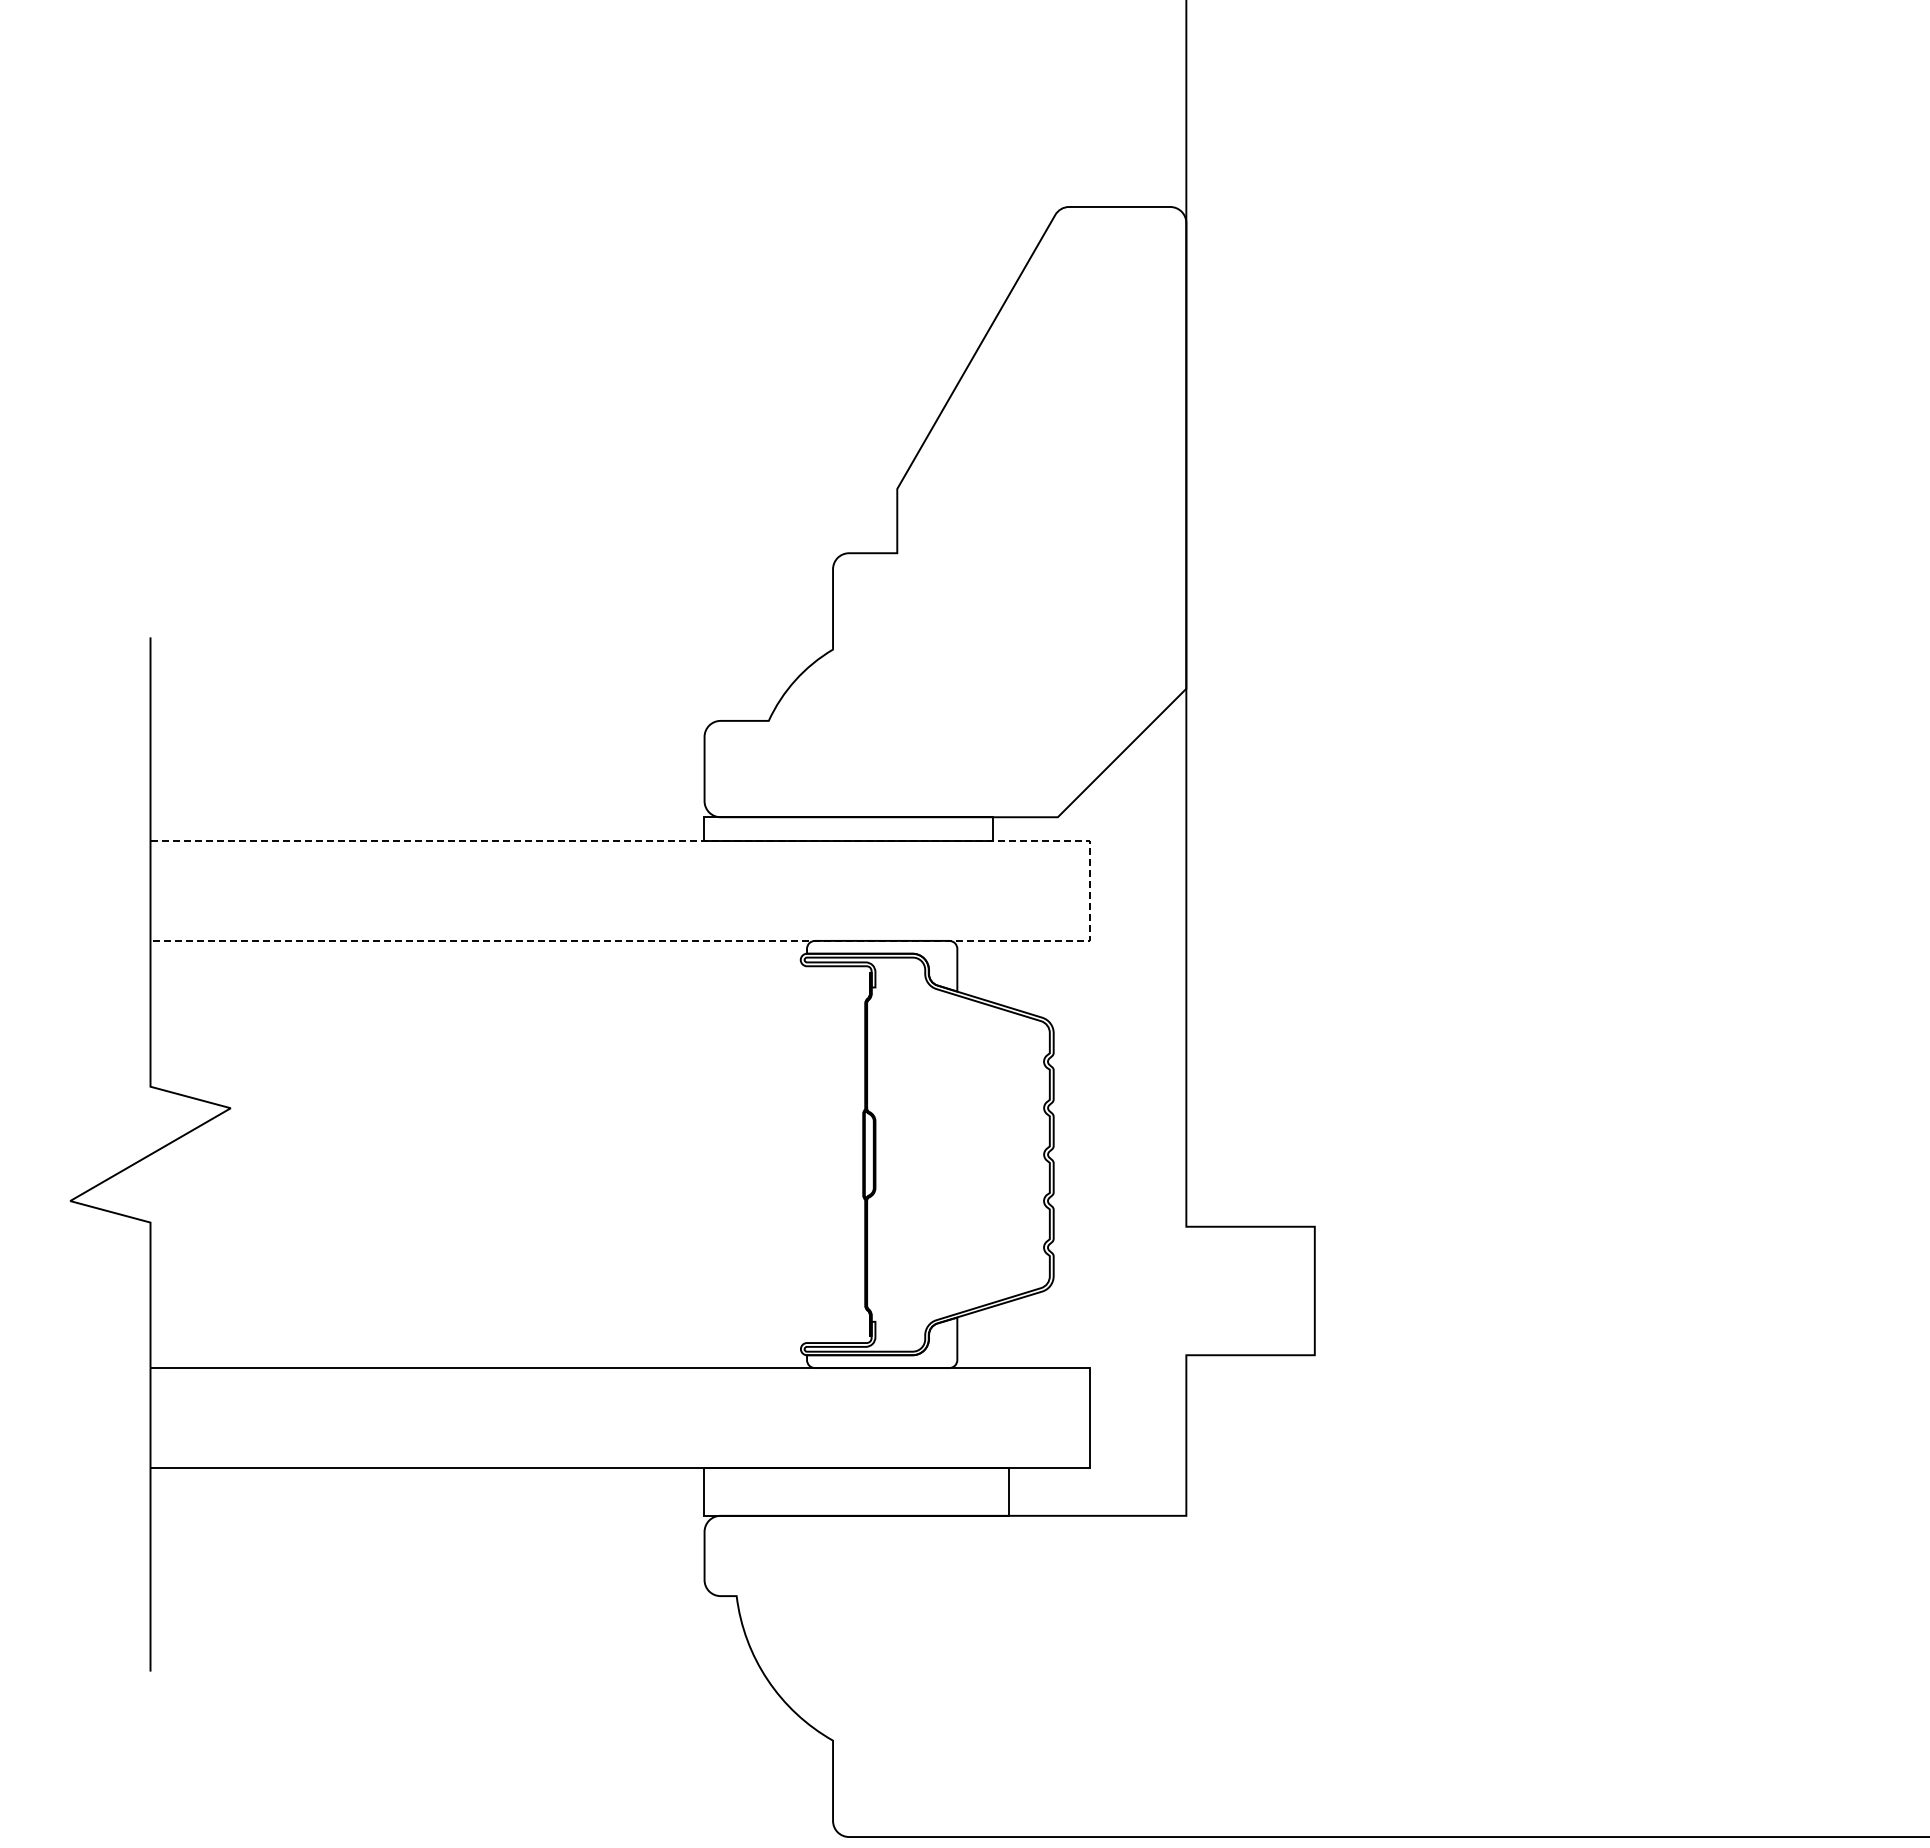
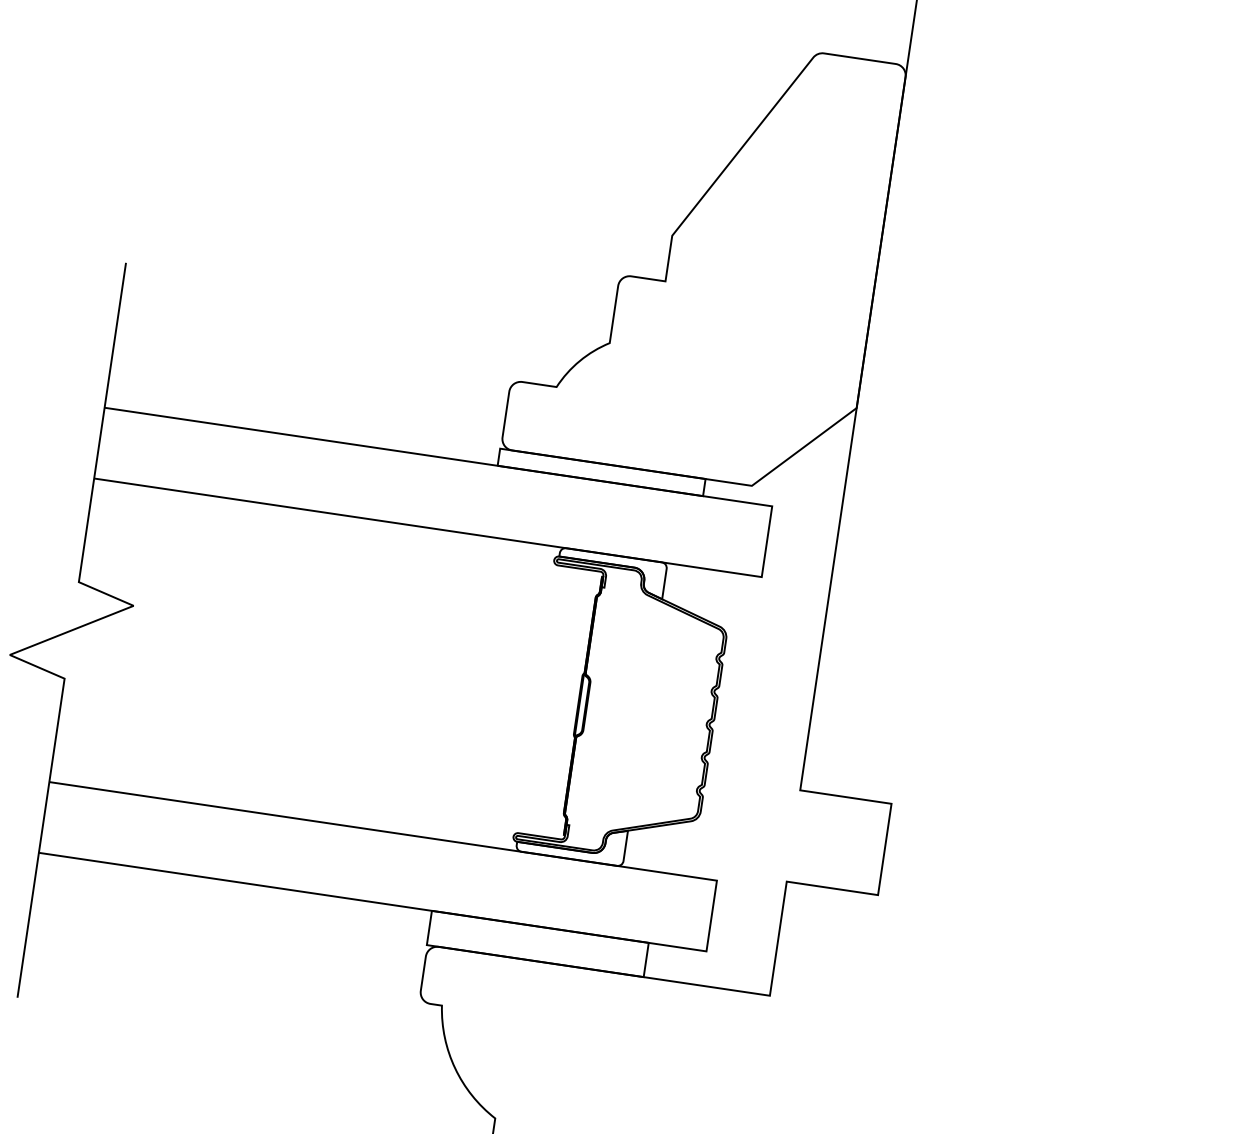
line: (1089, 891) -> (766, 541), dashed -> solid

